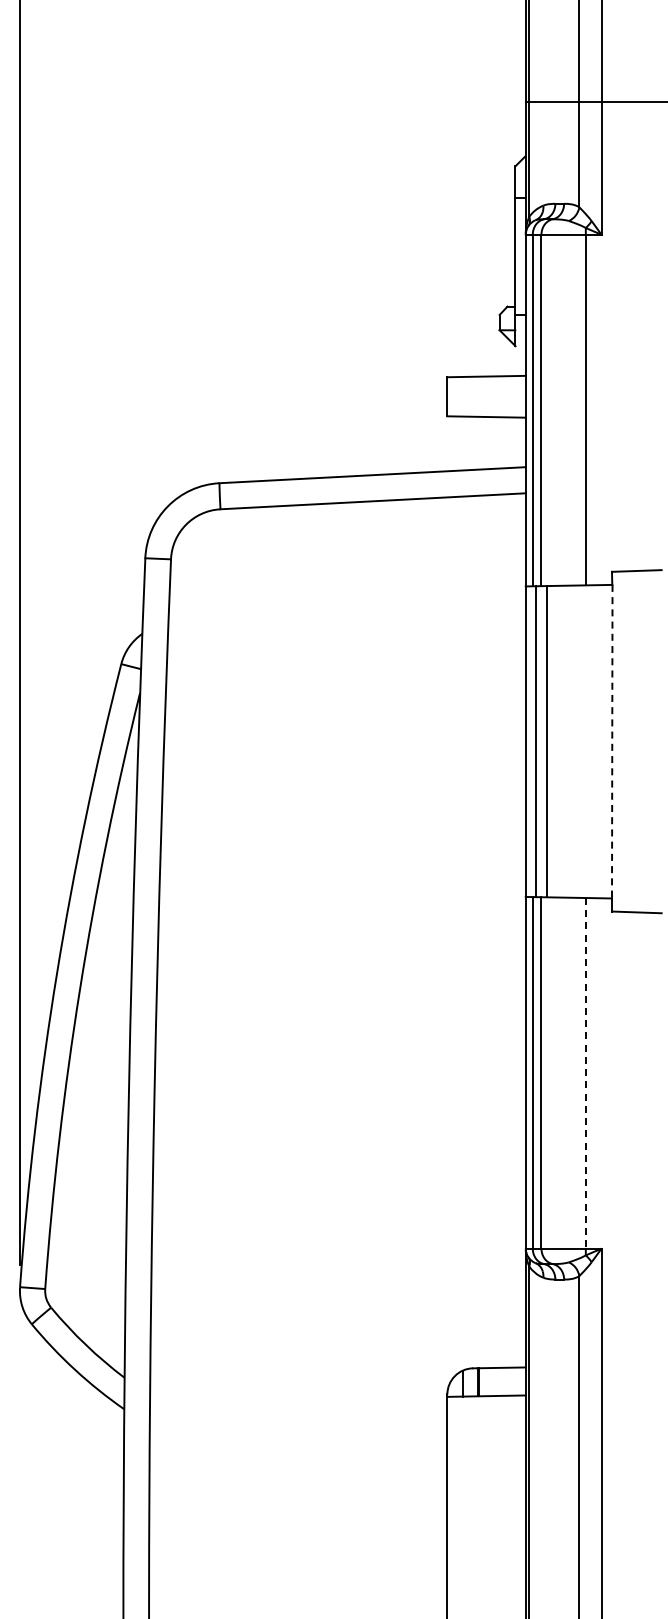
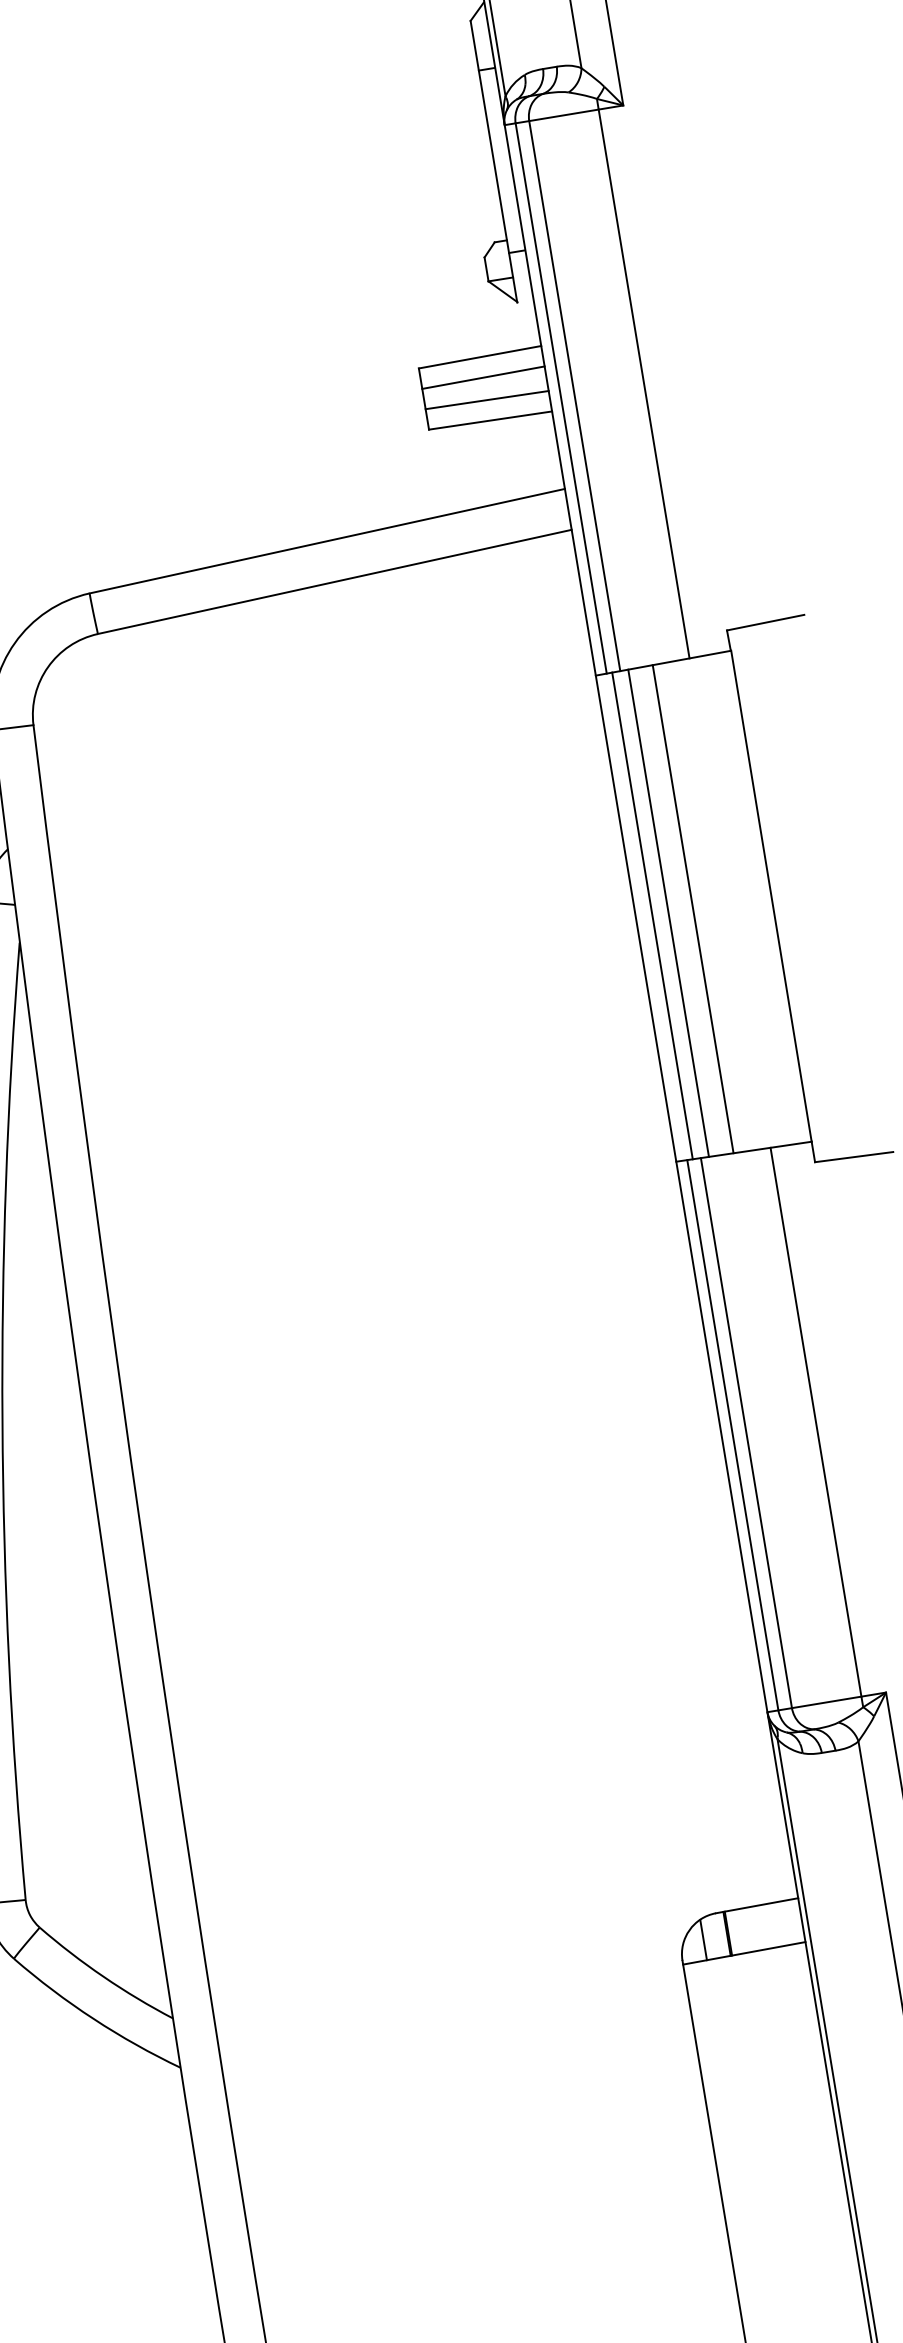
line: (486, 389) -> (483, 377), added
line: (486, 403) -> (486, 399), added
line: (562, 741) -> (693, 908), added
line: (612, 741) -> (771, 895), dashed -> solid
line: (585, 1073) -> (815, 1422), dashed -> solid

